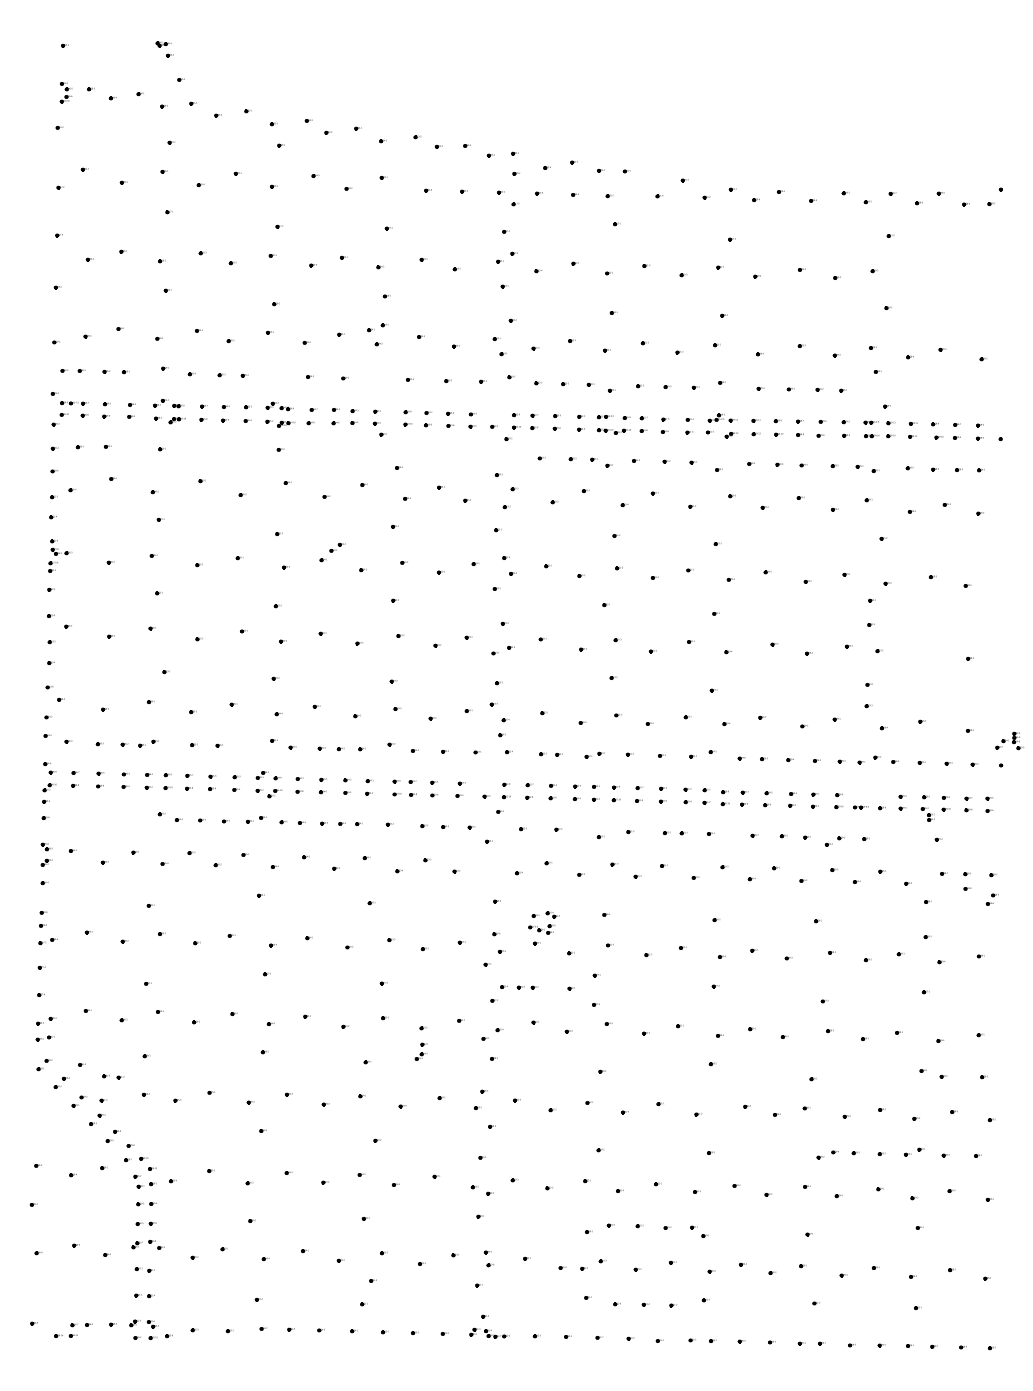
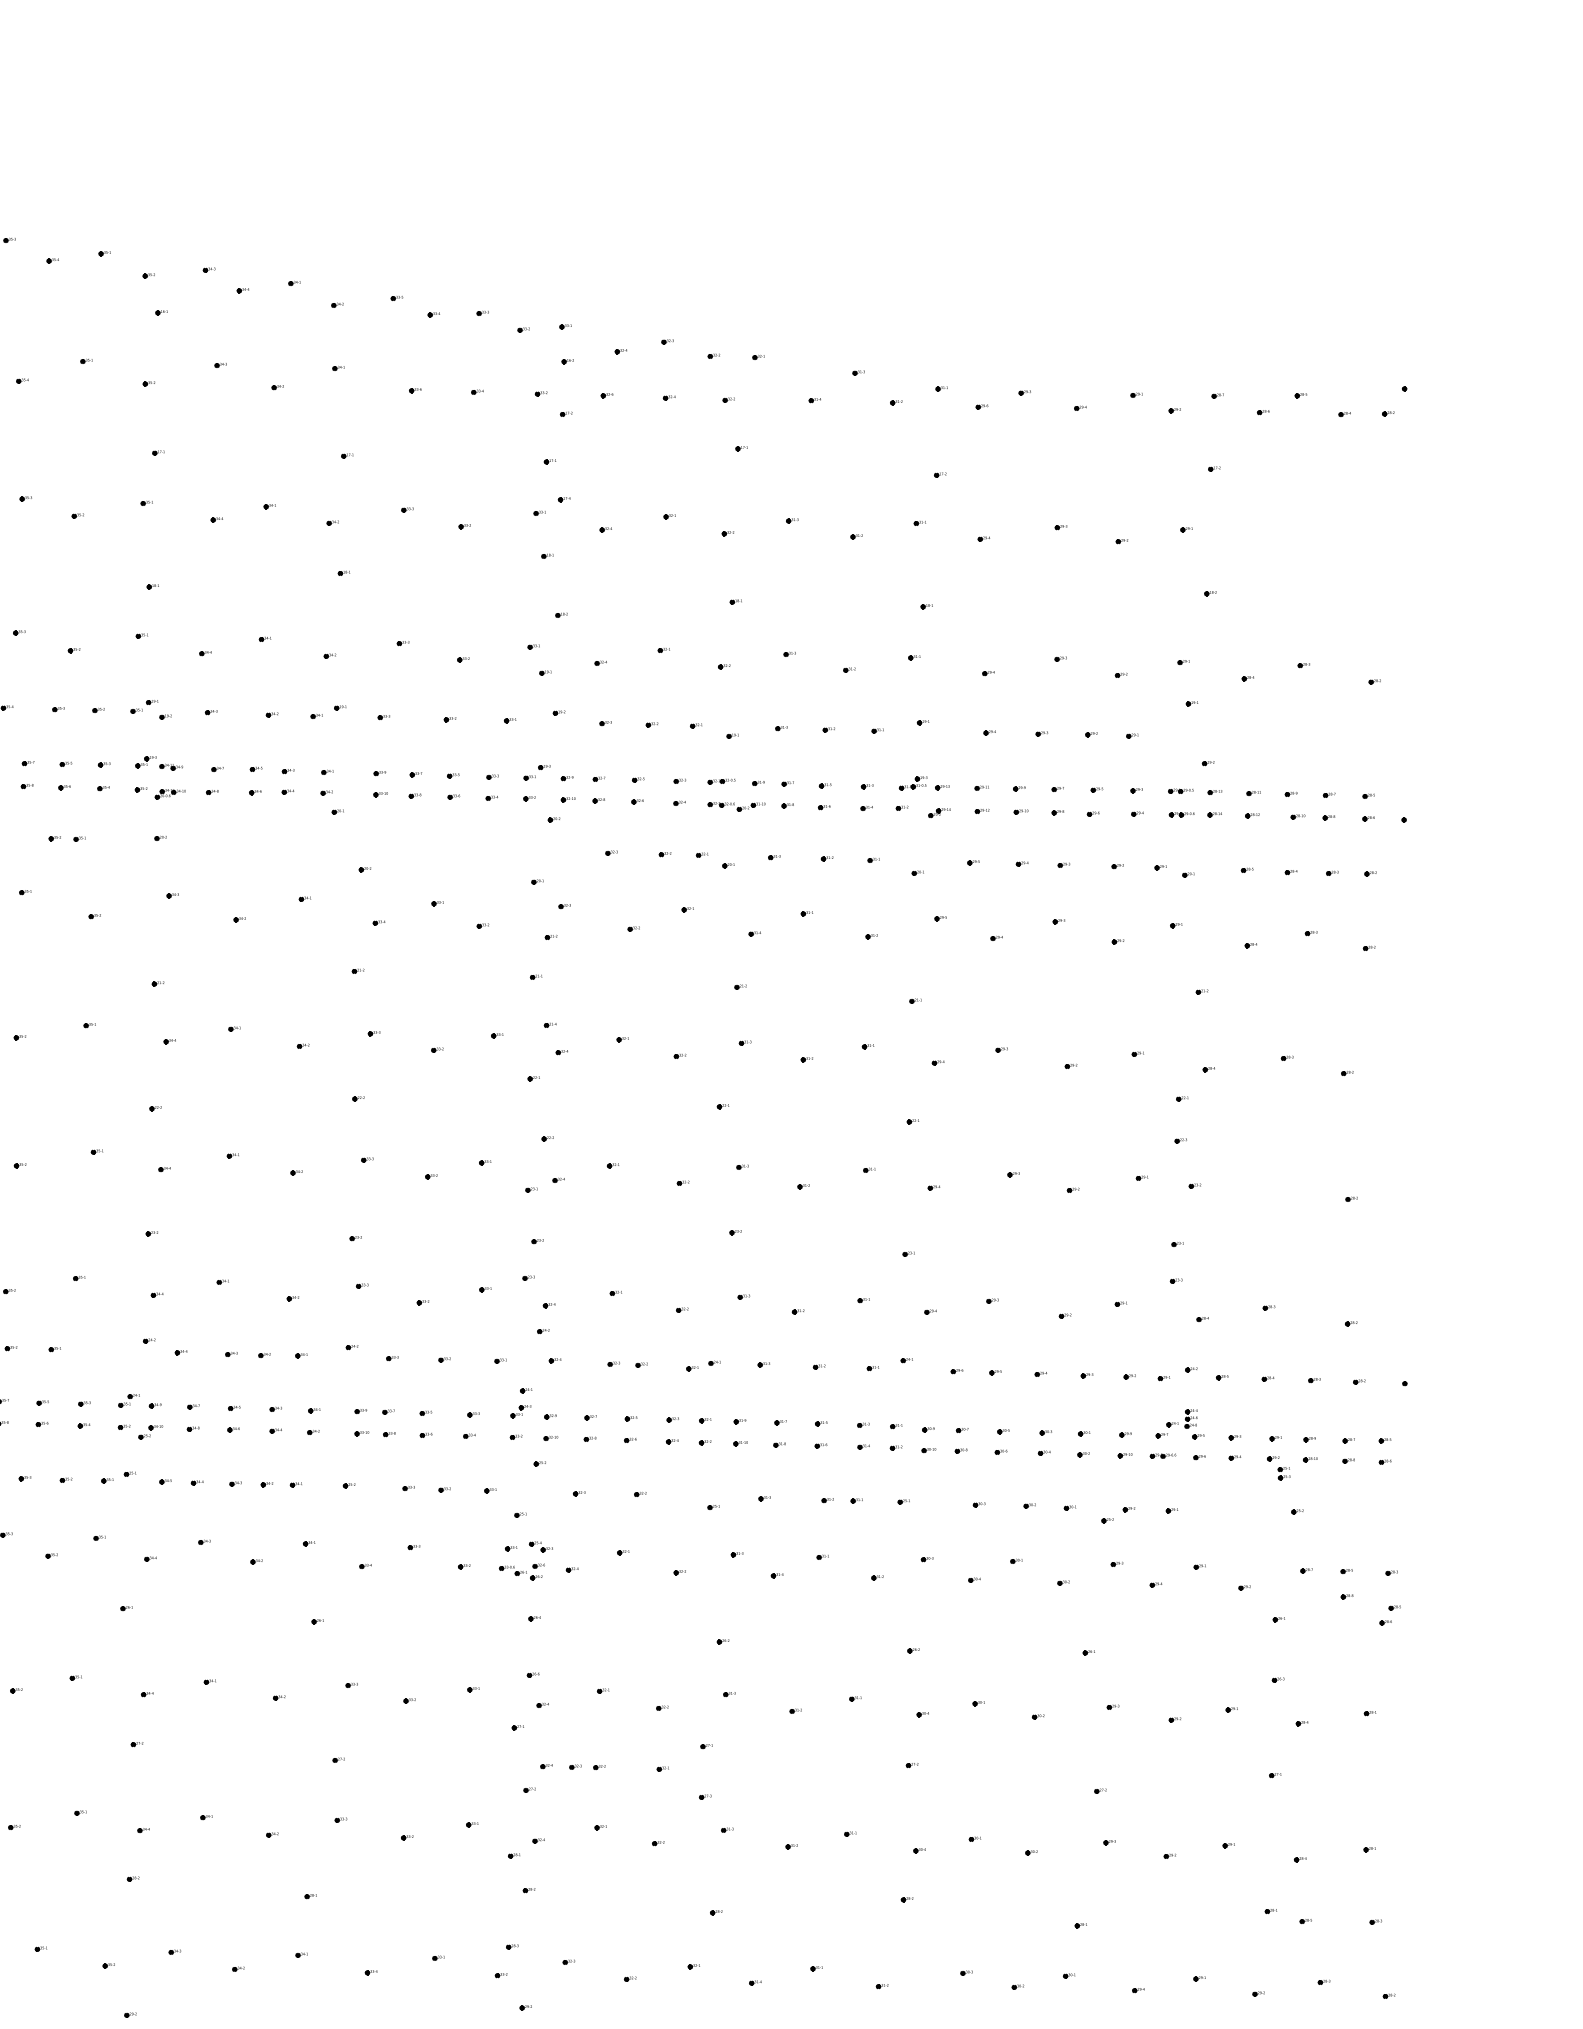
part: (377, 327) -> (327, 711), moved
part: (274, 375) -> (149, 710), added
part: (226, 450) -> (66, 839), added
part: (337, 547) -> (536, 772), moved
part: (1009, 740) -> (1179, 1423), moved
part: (543, 922) -> (524, 1559), moved
part: (420, 1051) -> (519, 1402), moved

